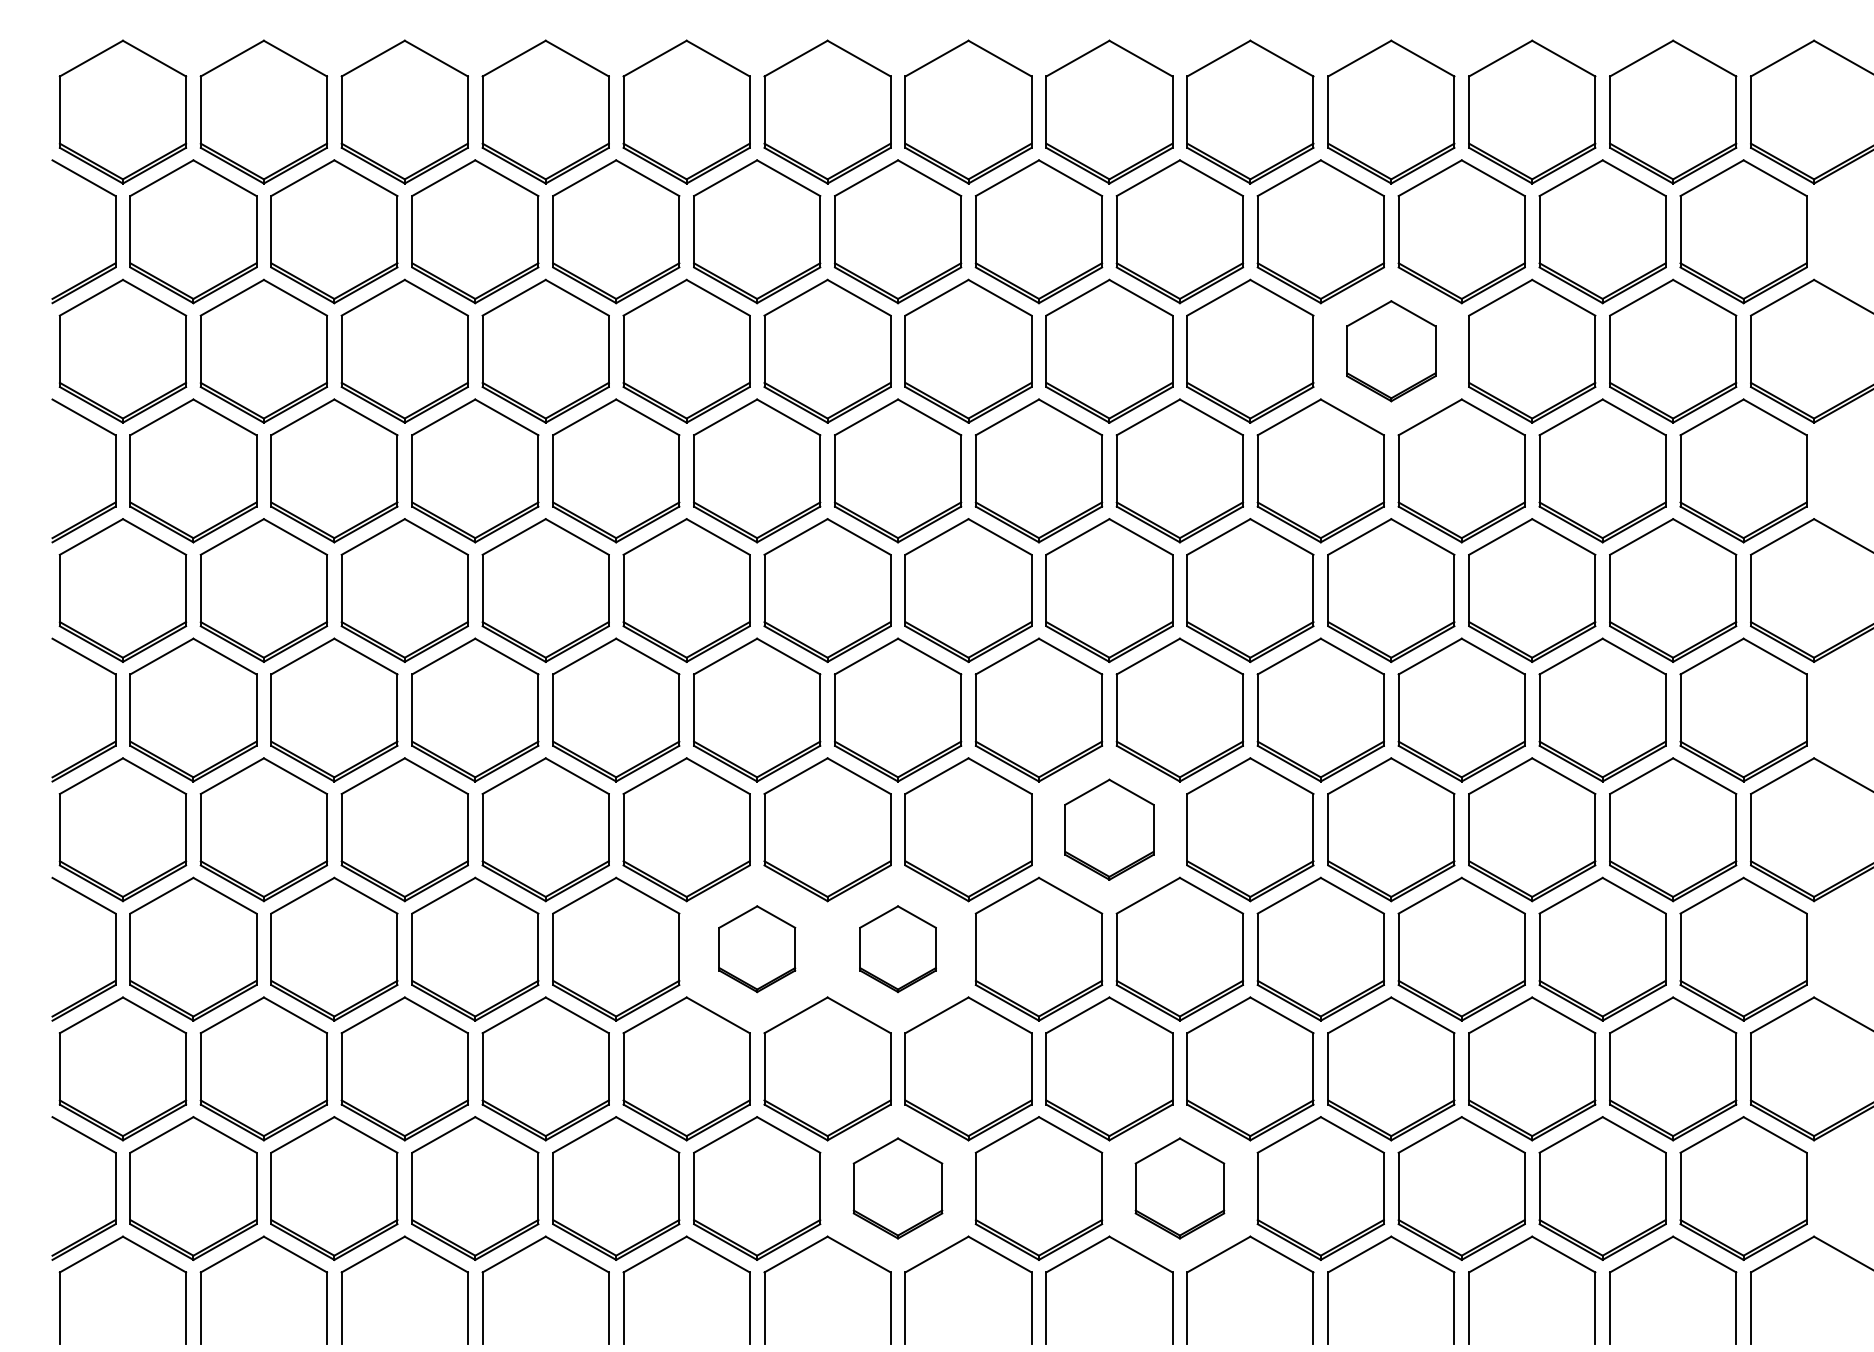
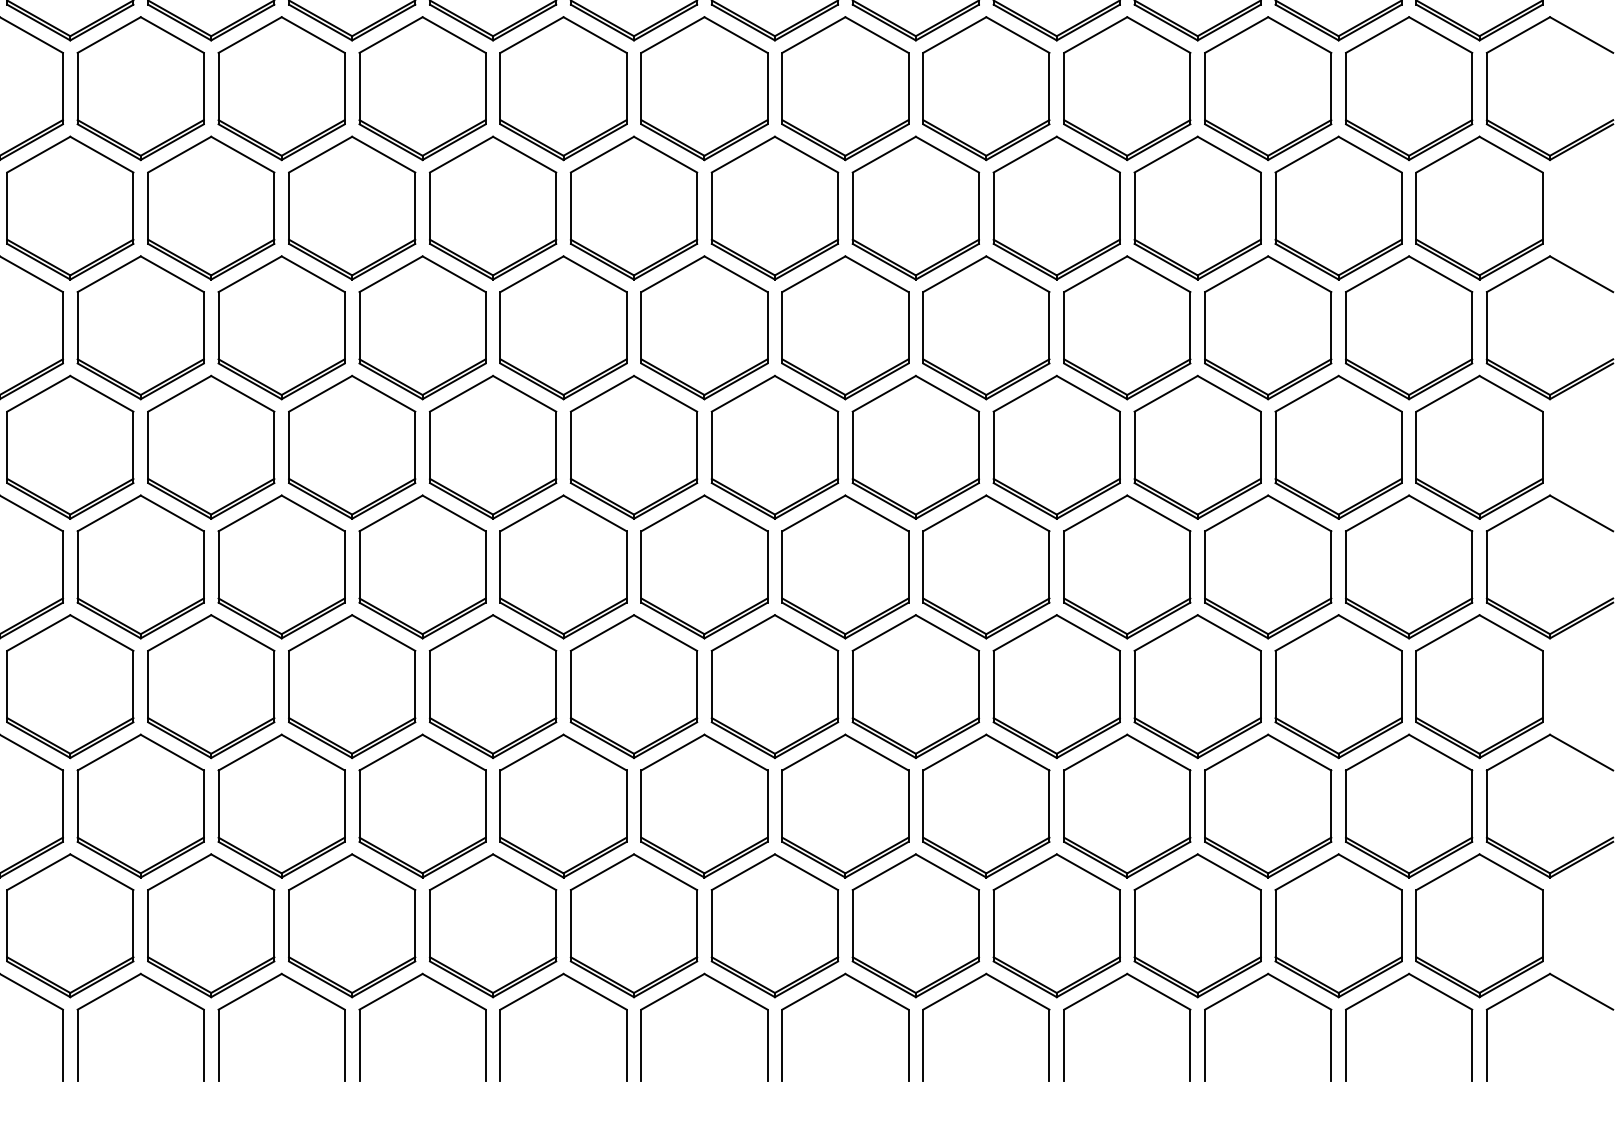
part: (1391, 350) -> (1127, 87), size x1.43
part: (1109, 829) -> (845, 566), size x1.43
part: (757, 948) -> (493, 685), size x1.67
part: (897, 948) -> (633, 685), size x1.67
part: (897, 1188) -> (633, 925), size x1.43
part: (1179, 1188) -> (915, 925), size x1.43

